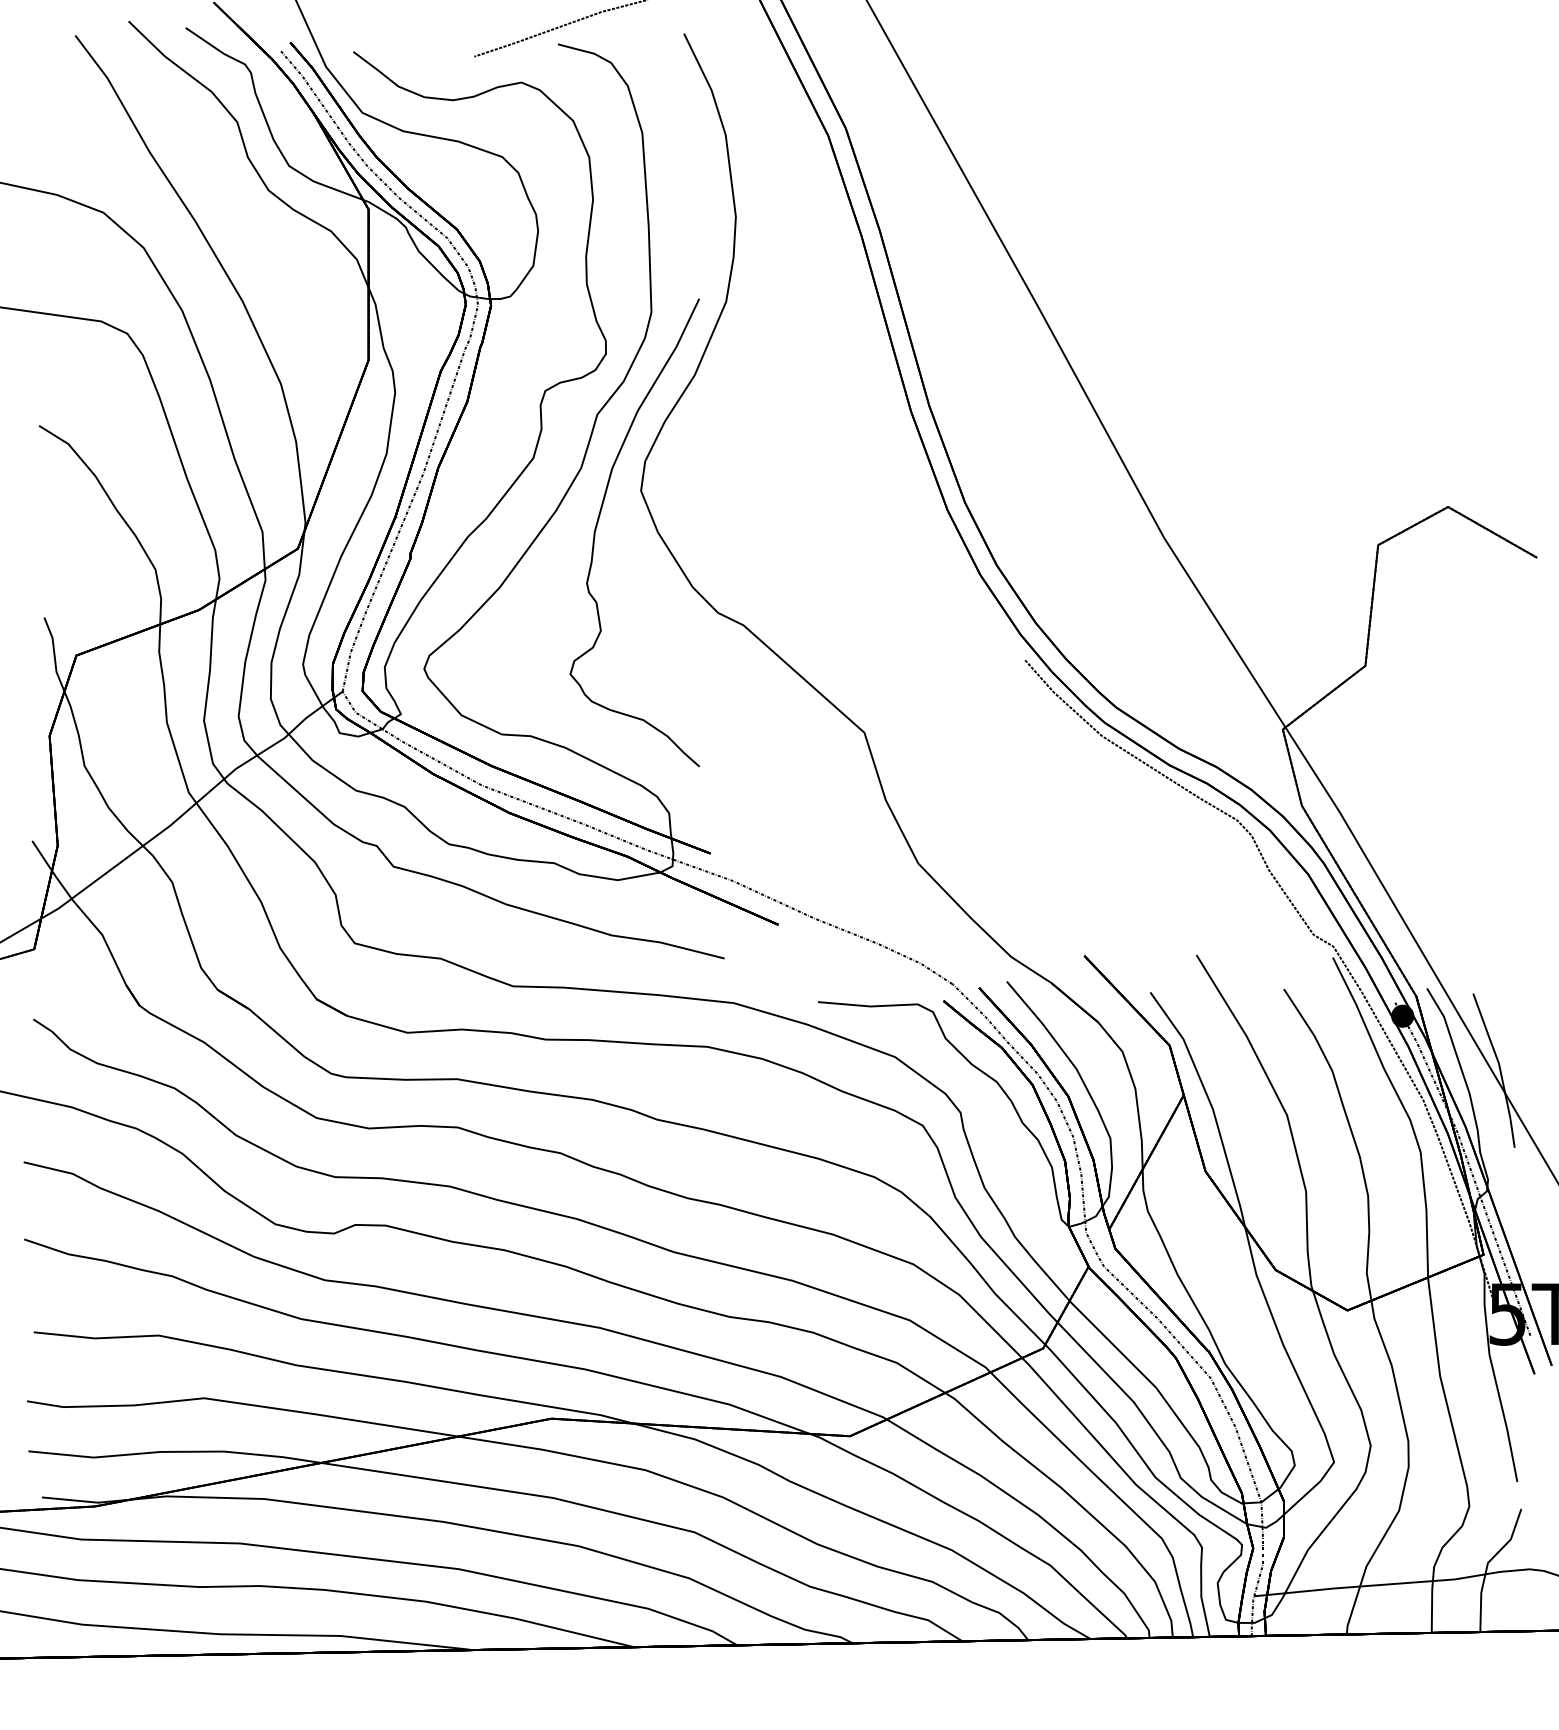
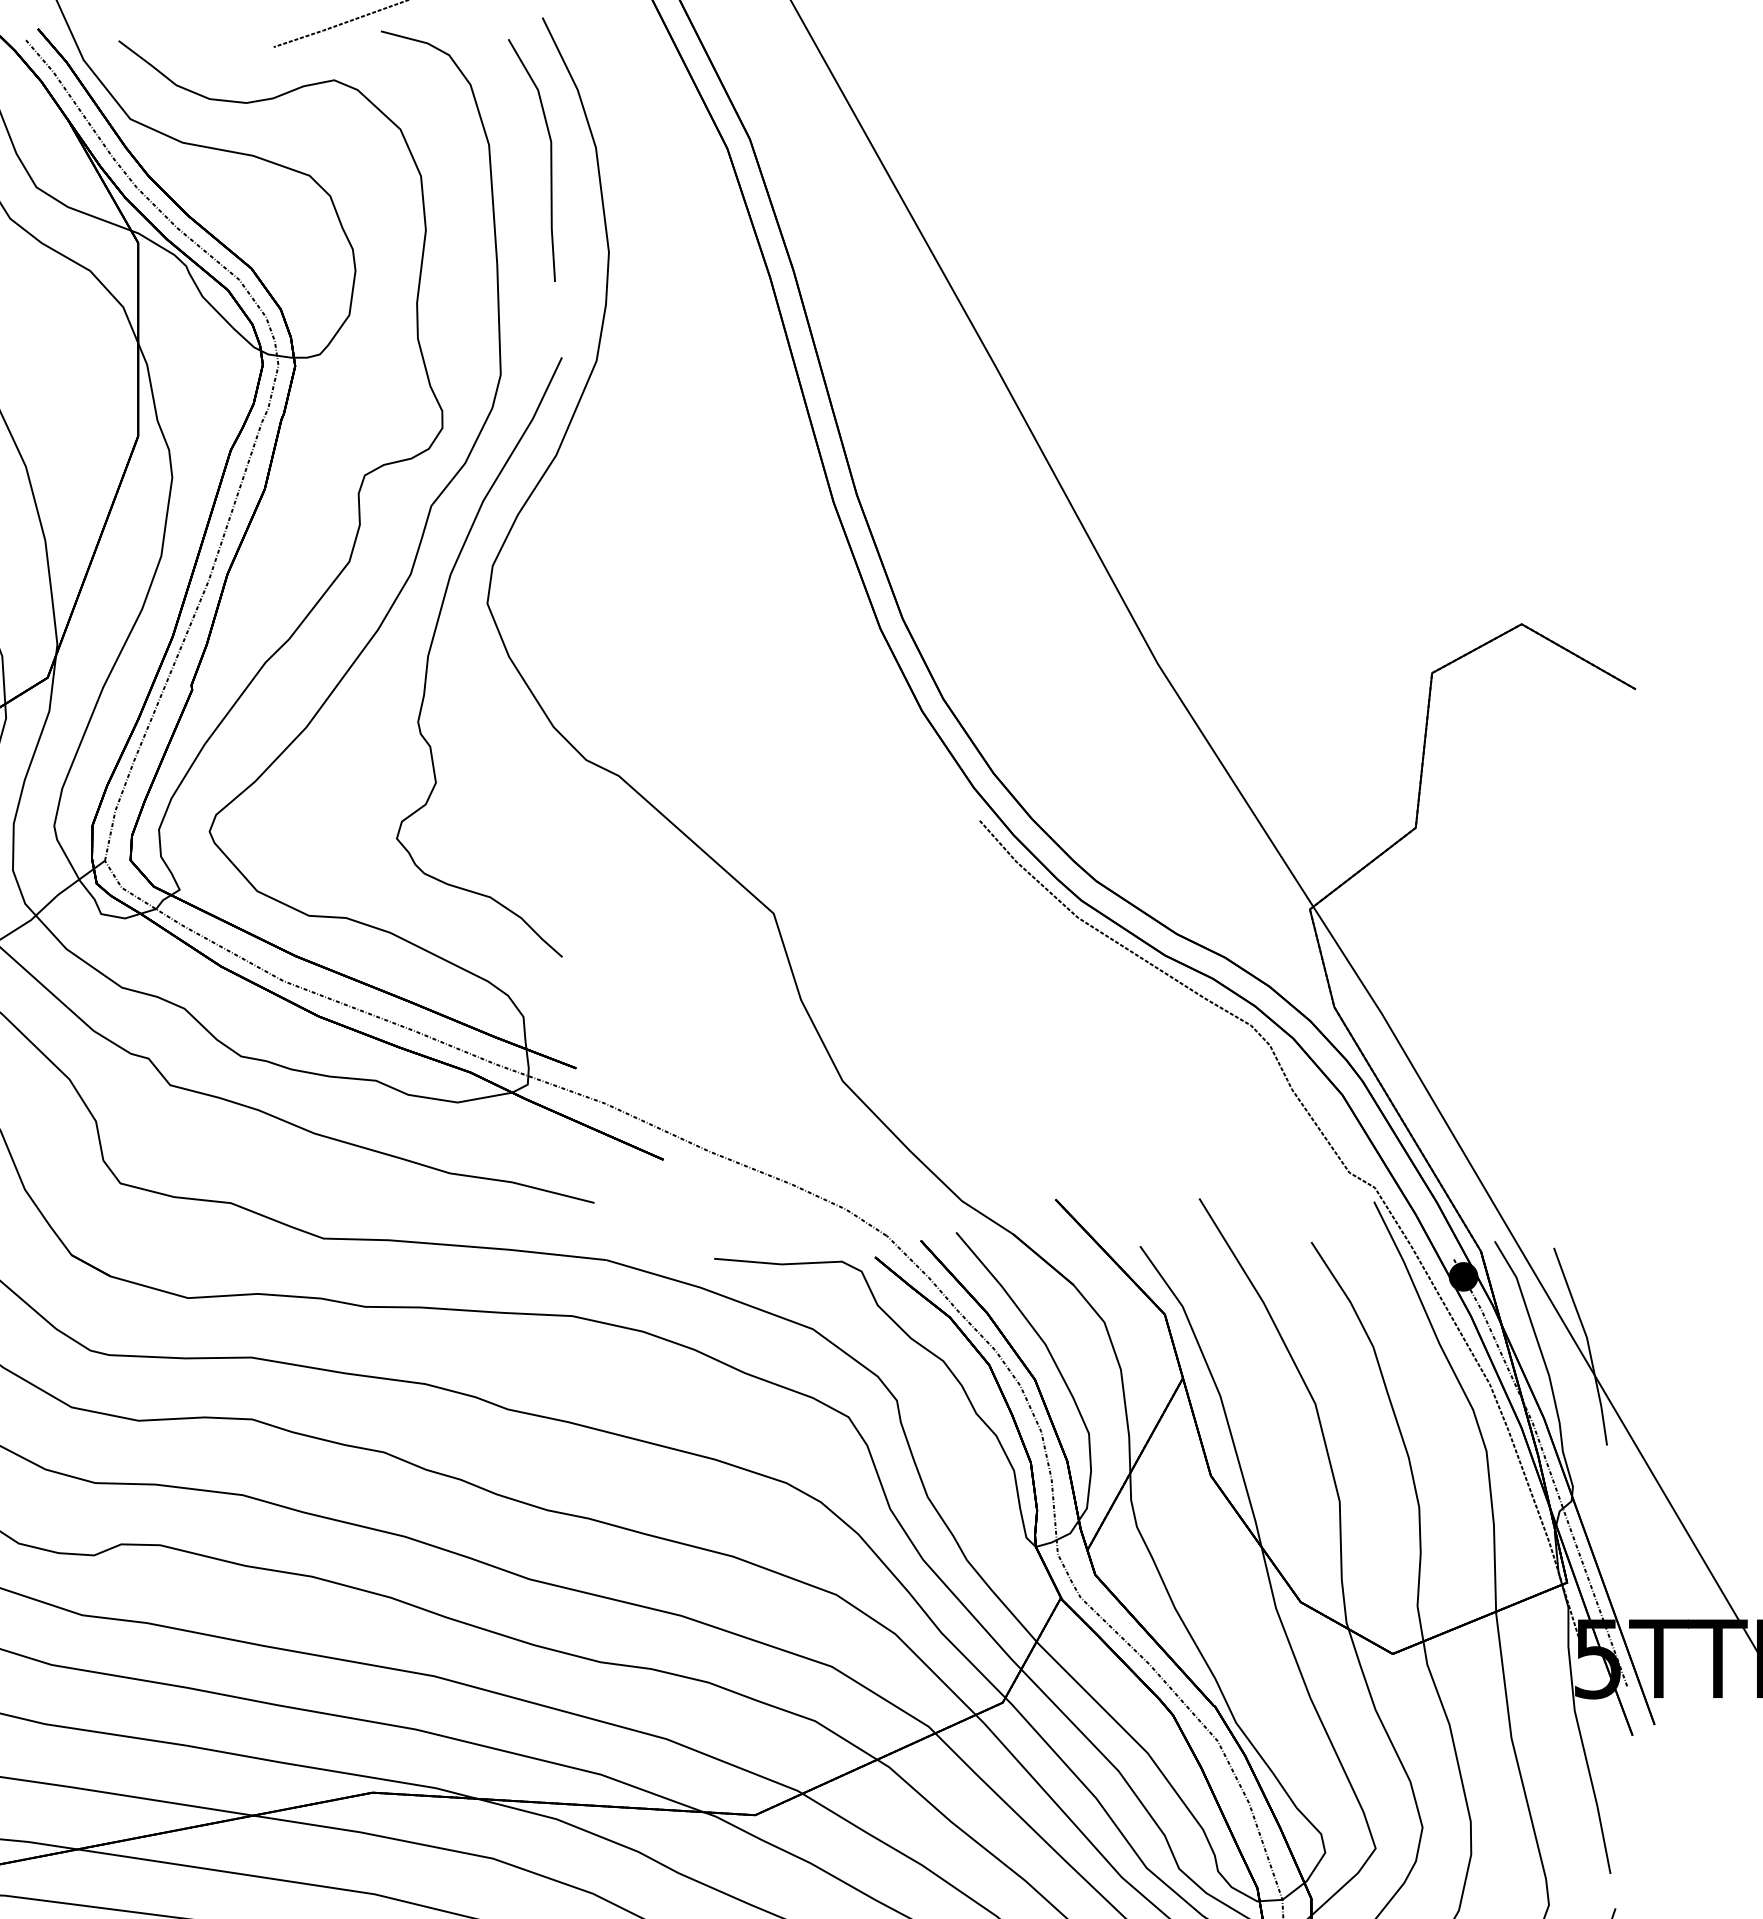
line: (690, 144) -> (550, 159), added

